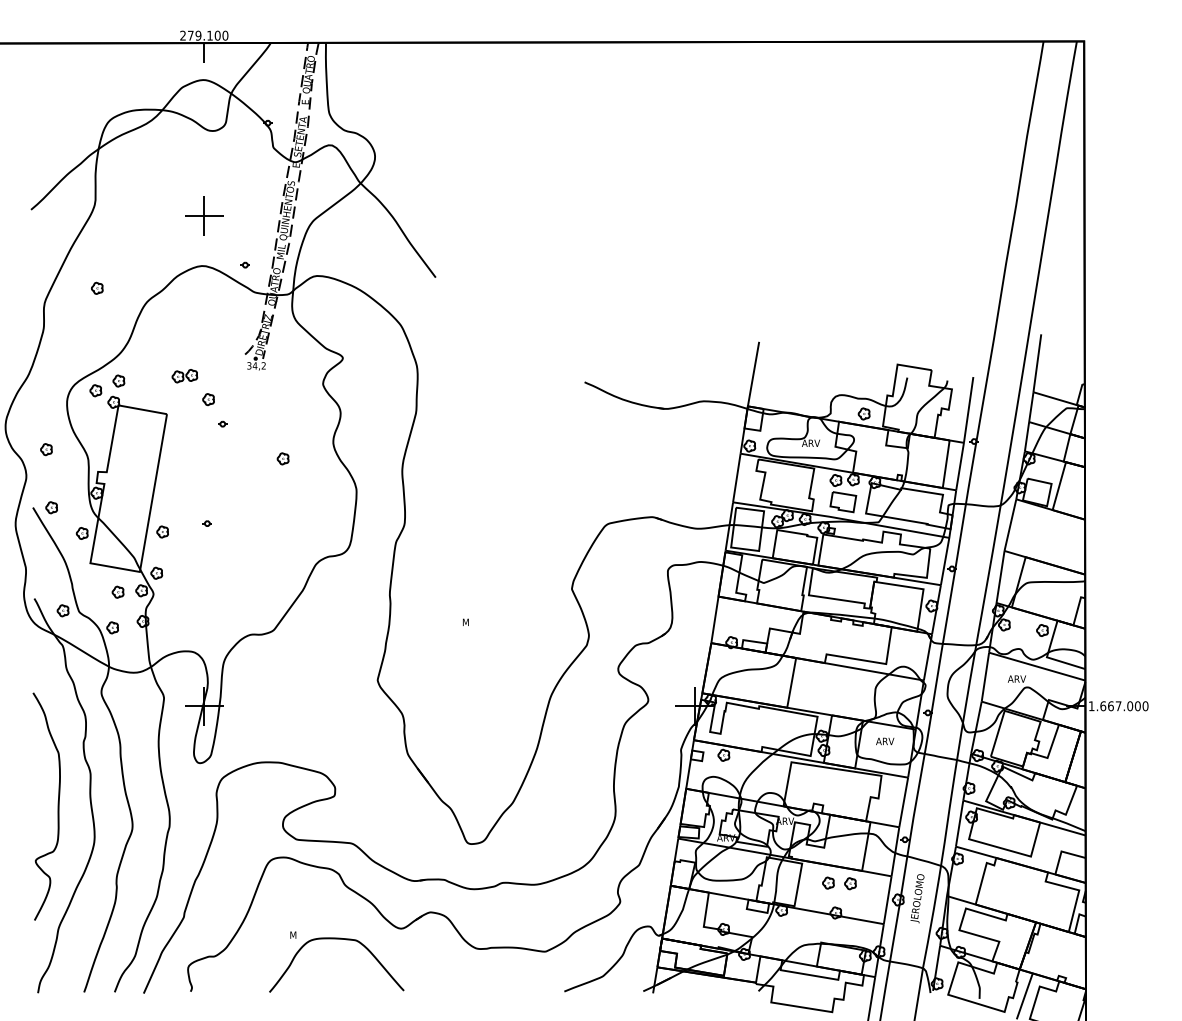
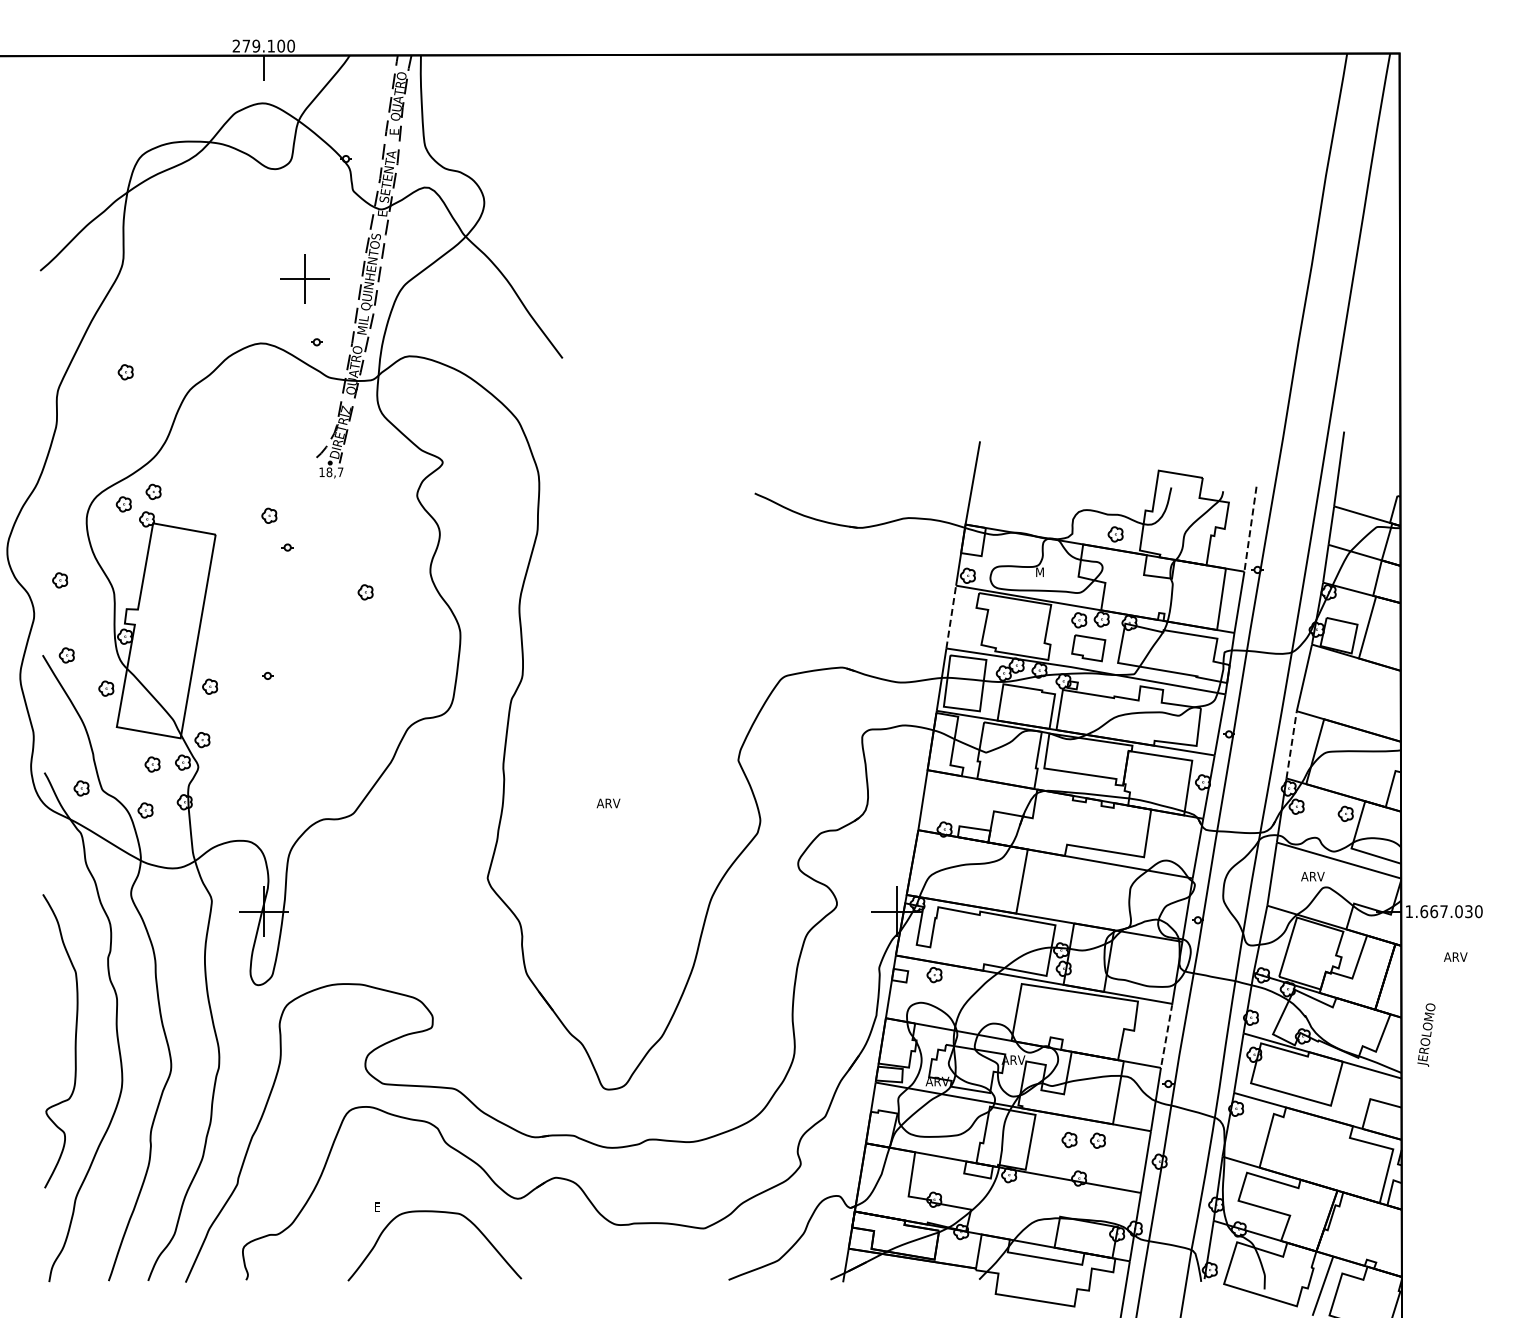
part: (204, 215) -> (304, 278), moved
text: (256, 366) -> (331, 472), 34,2 -> 18,7
part: (184, 376) -> (238, 485), removed
line: (968, 410) -> (1250, 529), solid -> dashed
text: (810, 442) -> (1046, 571), ARV -> M
line: (737, 478) -> (951, 617), solid -> dashed
line: (1000, 576) -> (1291, 744), solid -> dashed
text: (471, 622) -> (608, 803), M -> ARV
text: (1137, 706) -> (1468, 911), 1.667.000 -> 1.667.030
text: (884, 740) -> (1455, 956), moved
line: (903, 802) -> (1166, 1035), solid -> dashed
text: (917, 898) -> (1426, 1034), moved
text: (293, 934) -> (378, 1206), M -> E

